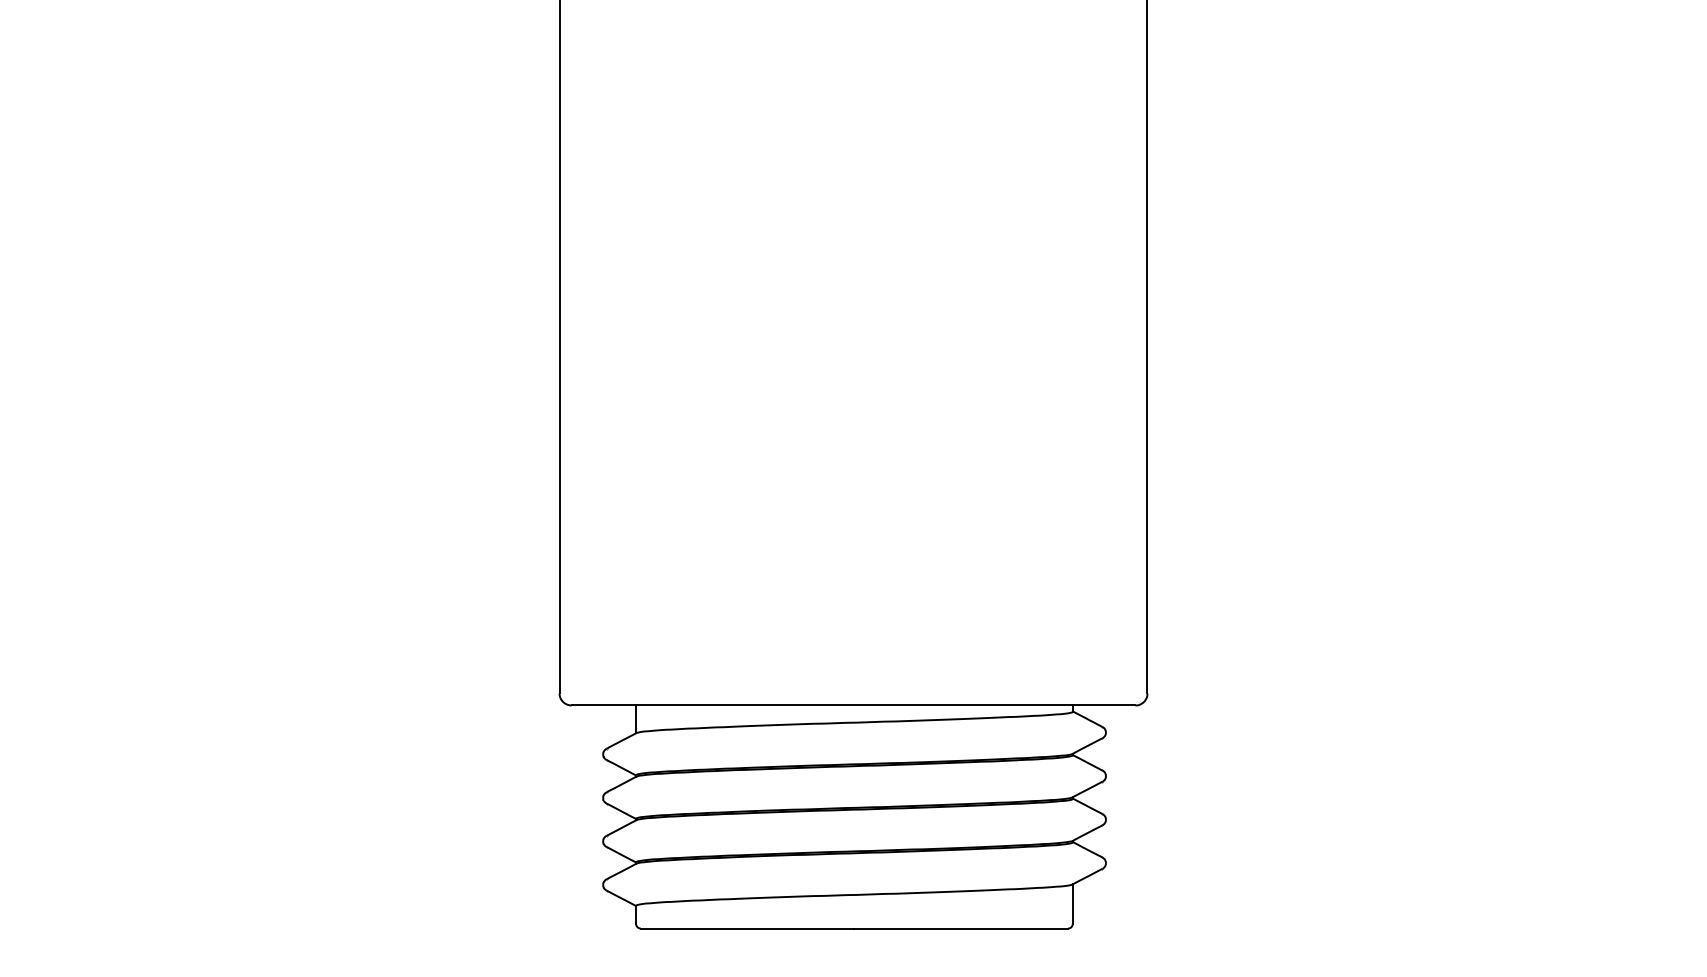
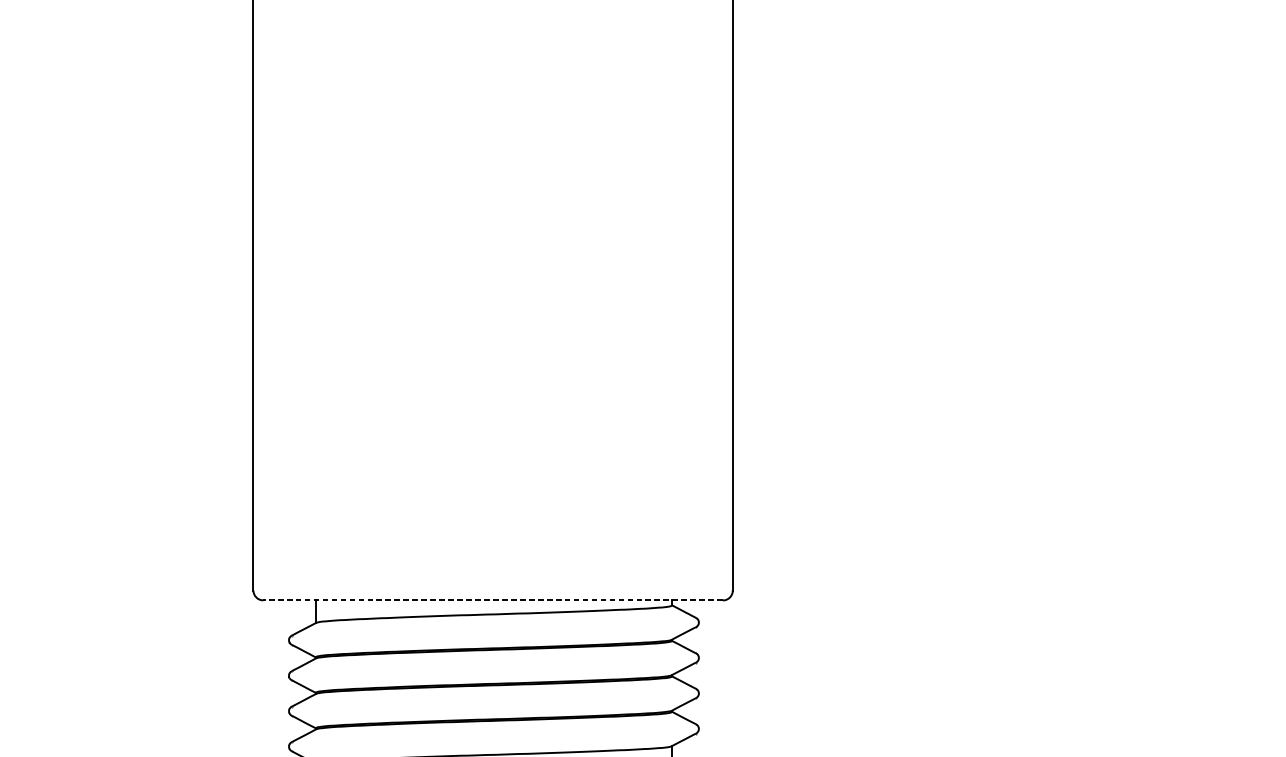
line: (853, 705) -> (493, 600), solid -> dashed

